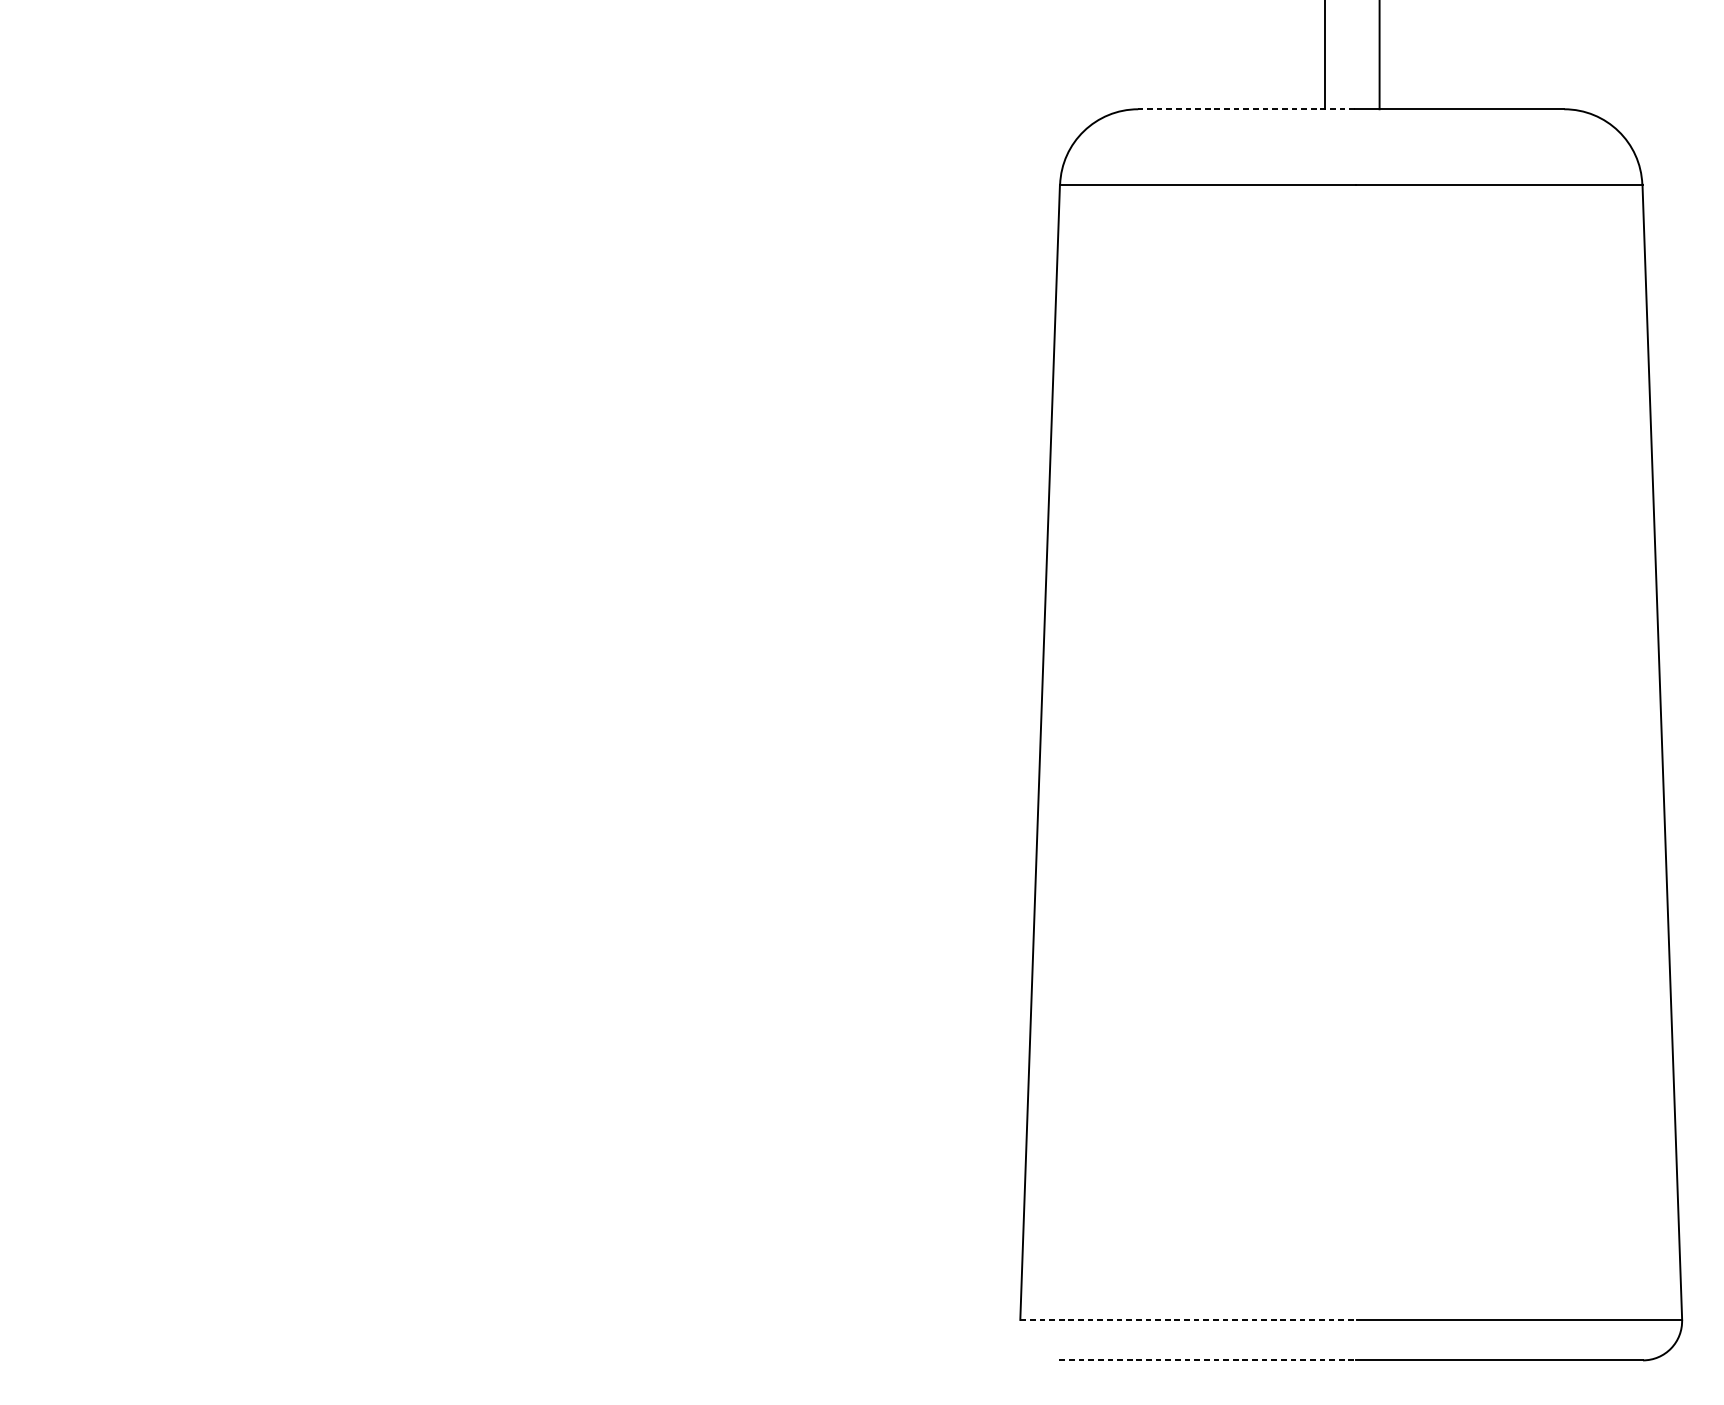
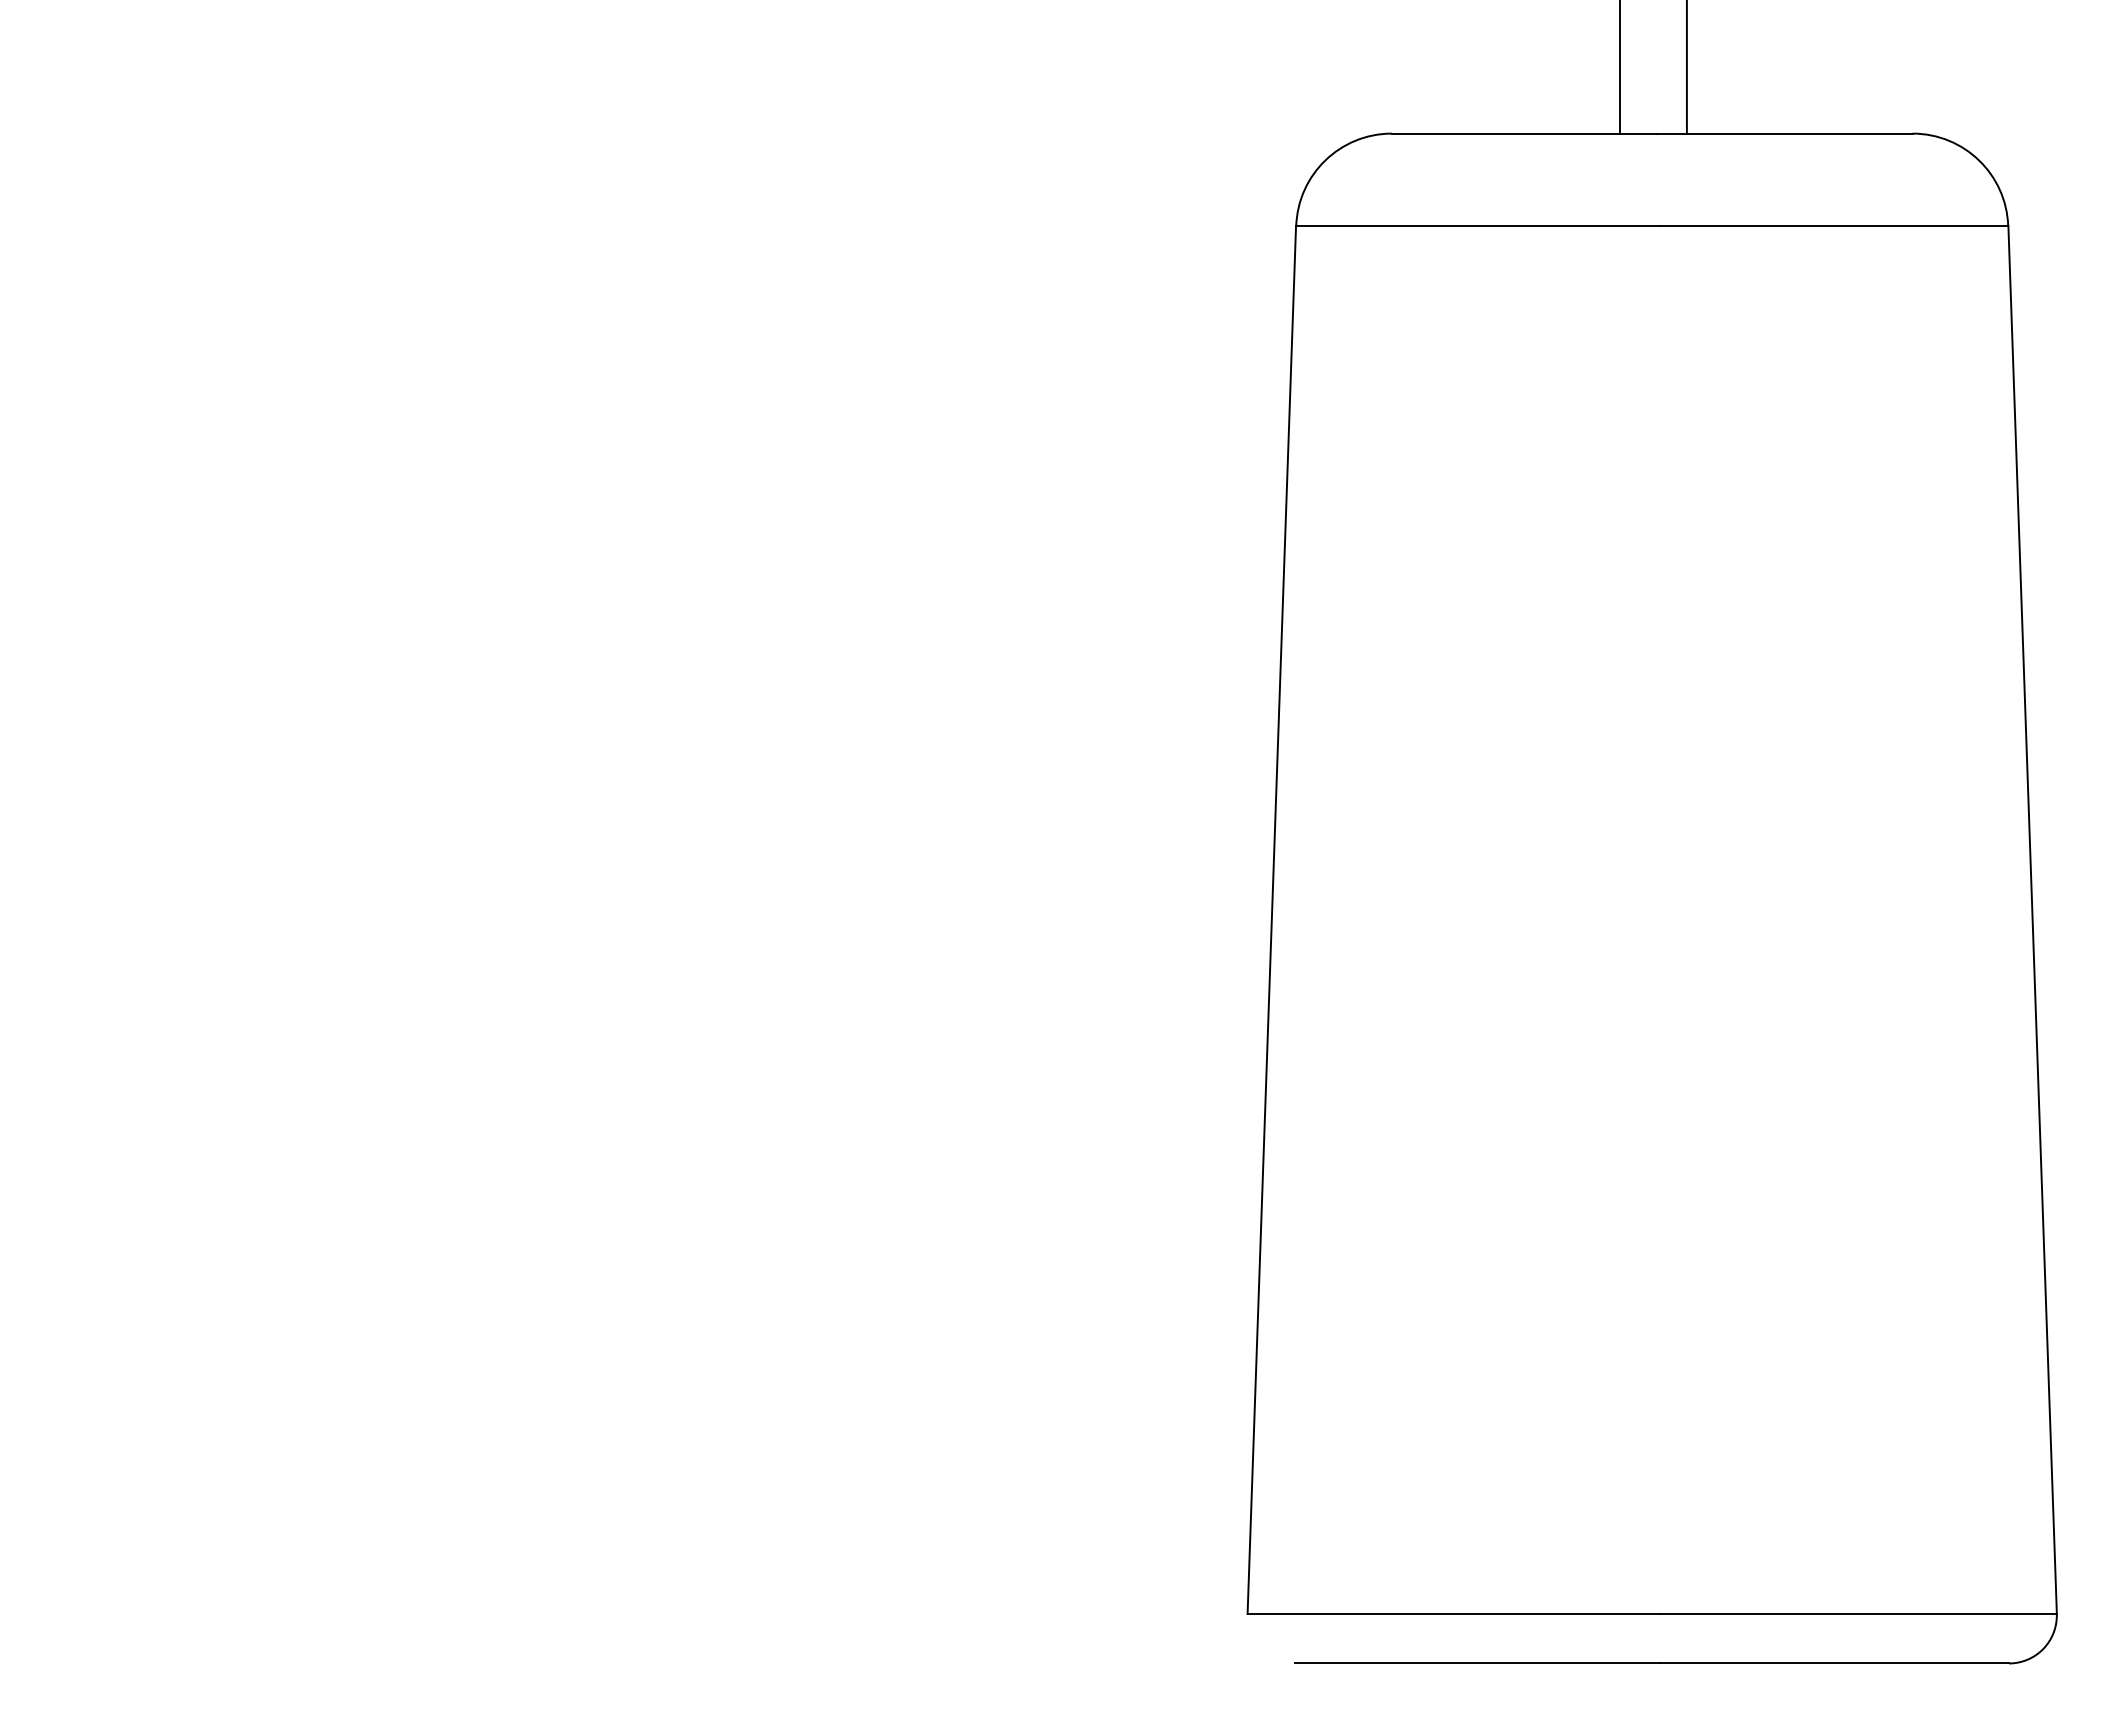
line: (1246, 109) -> (1524, 133), dashed -> solid
line: (1188, 1319) -> (1453, 1613), dashed -> solid
line: (1207, 1360) -> (1476, 1663), dashed -> solid

